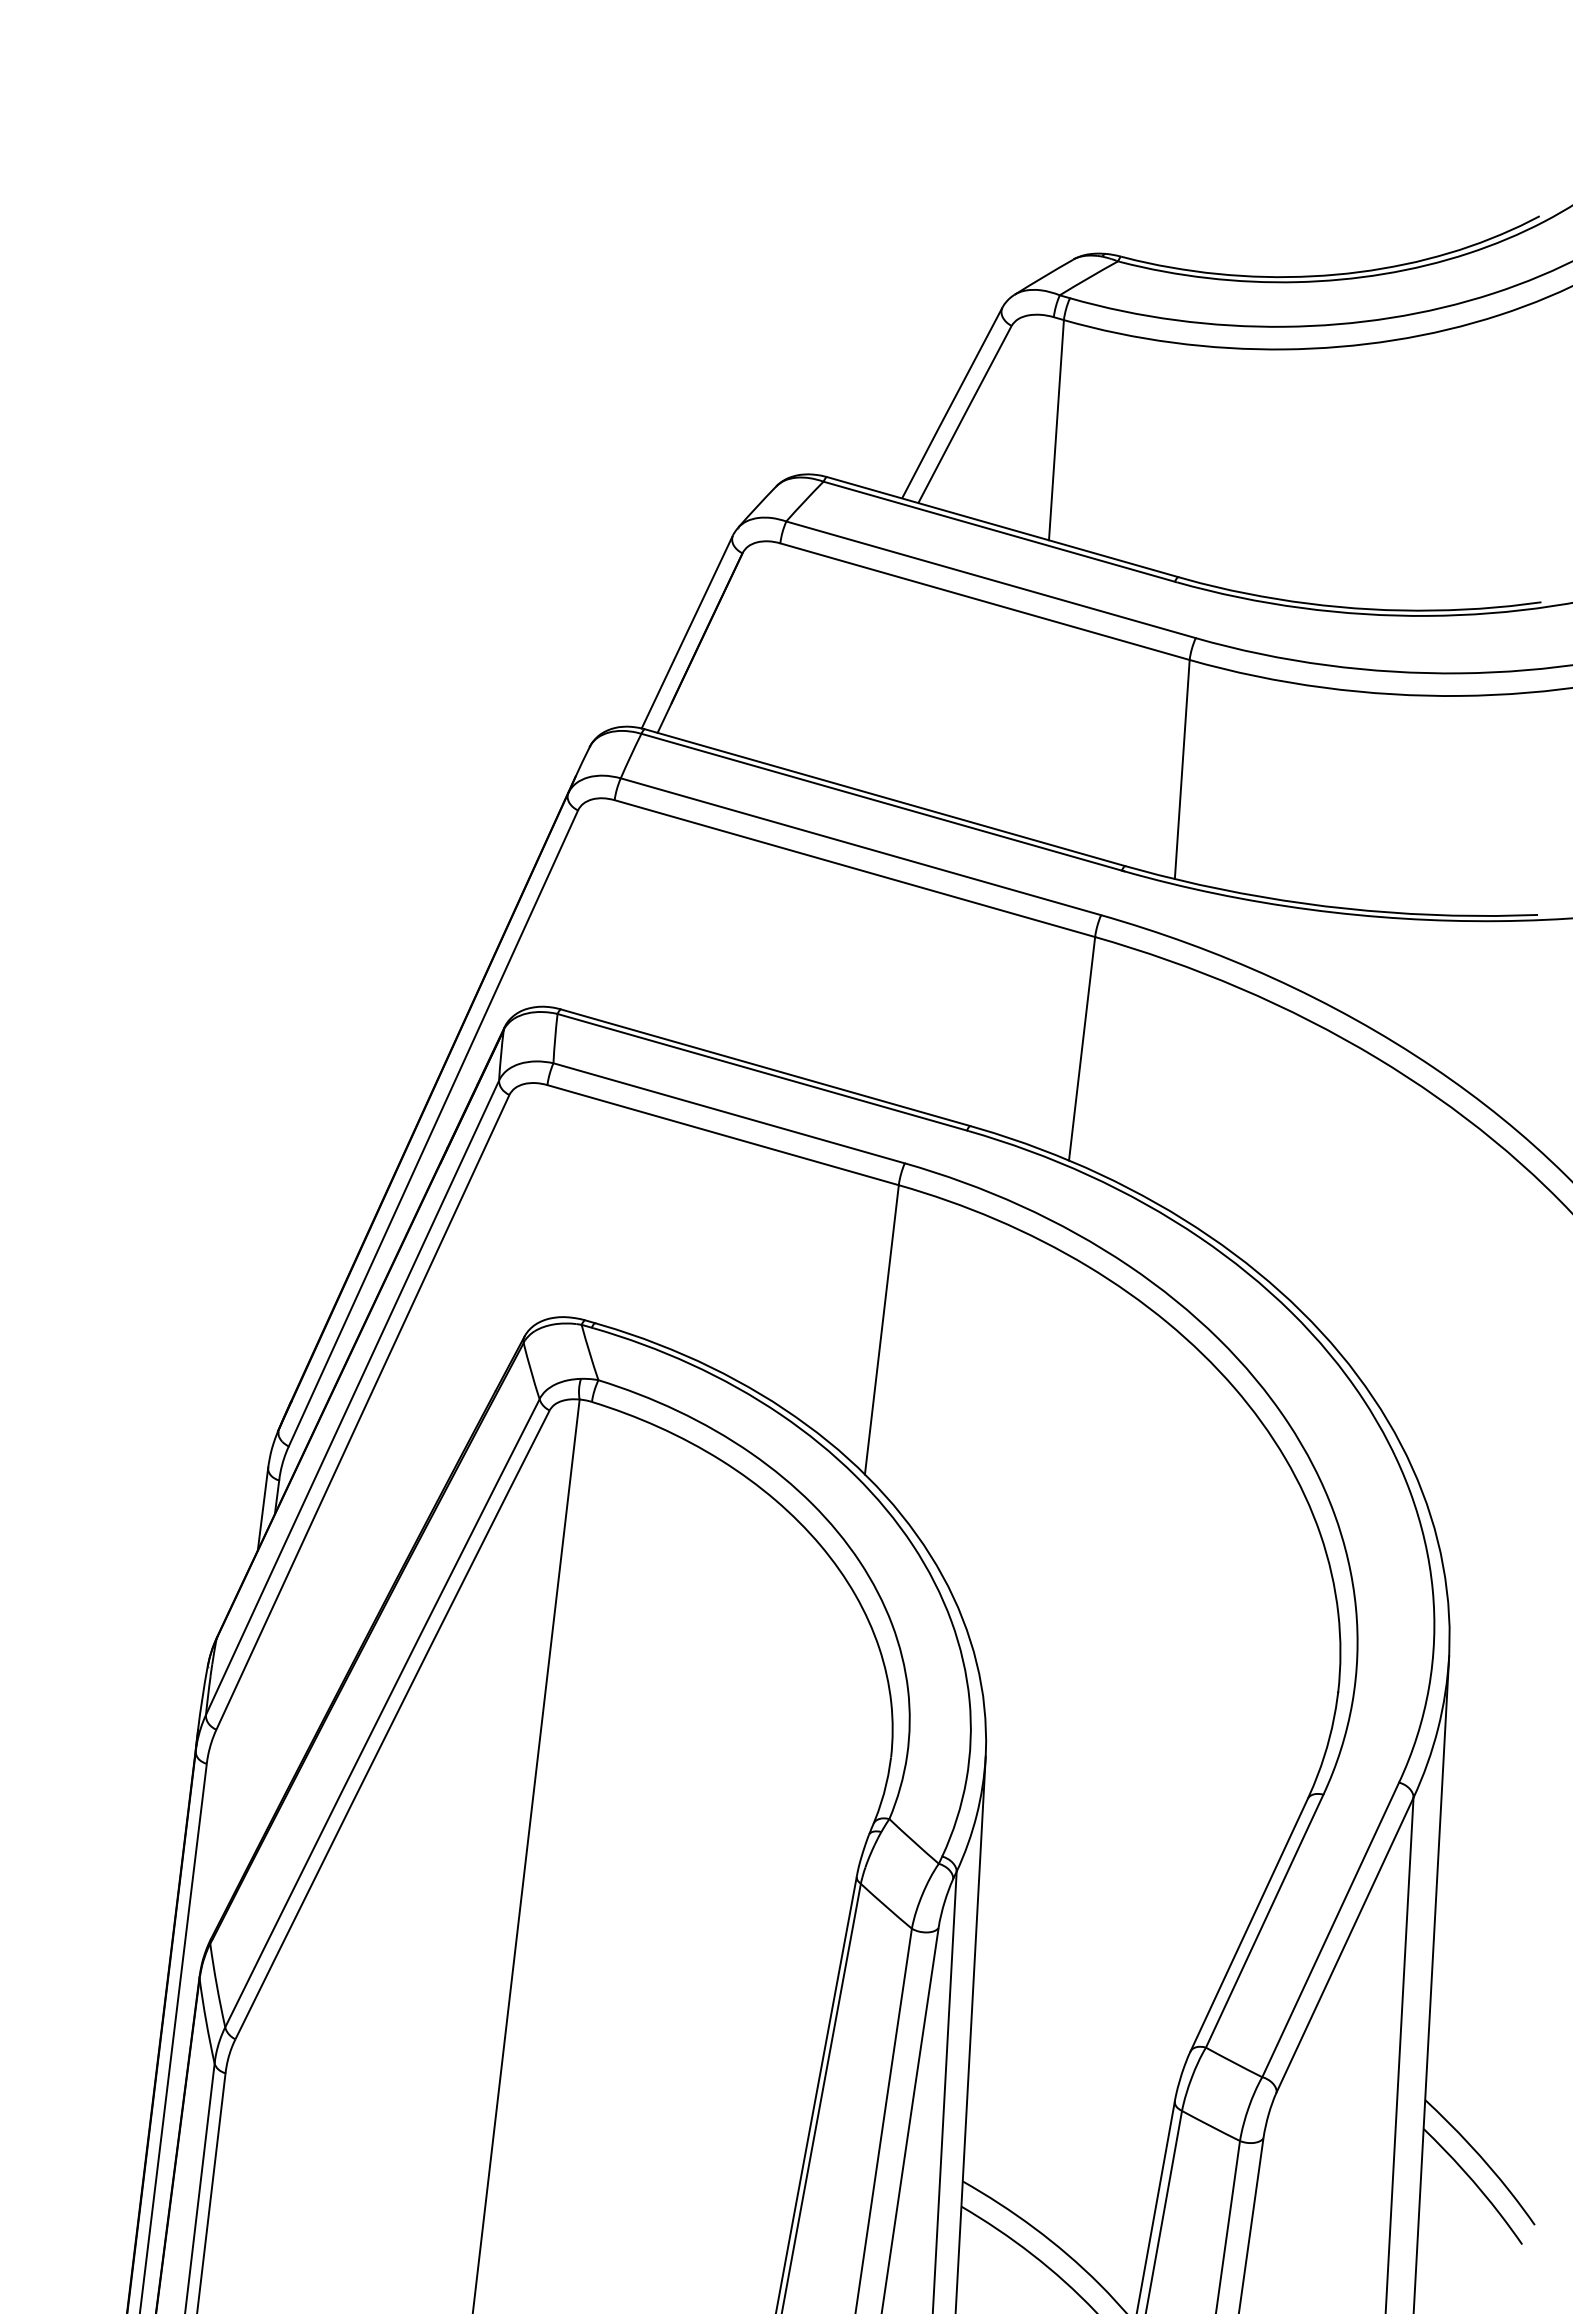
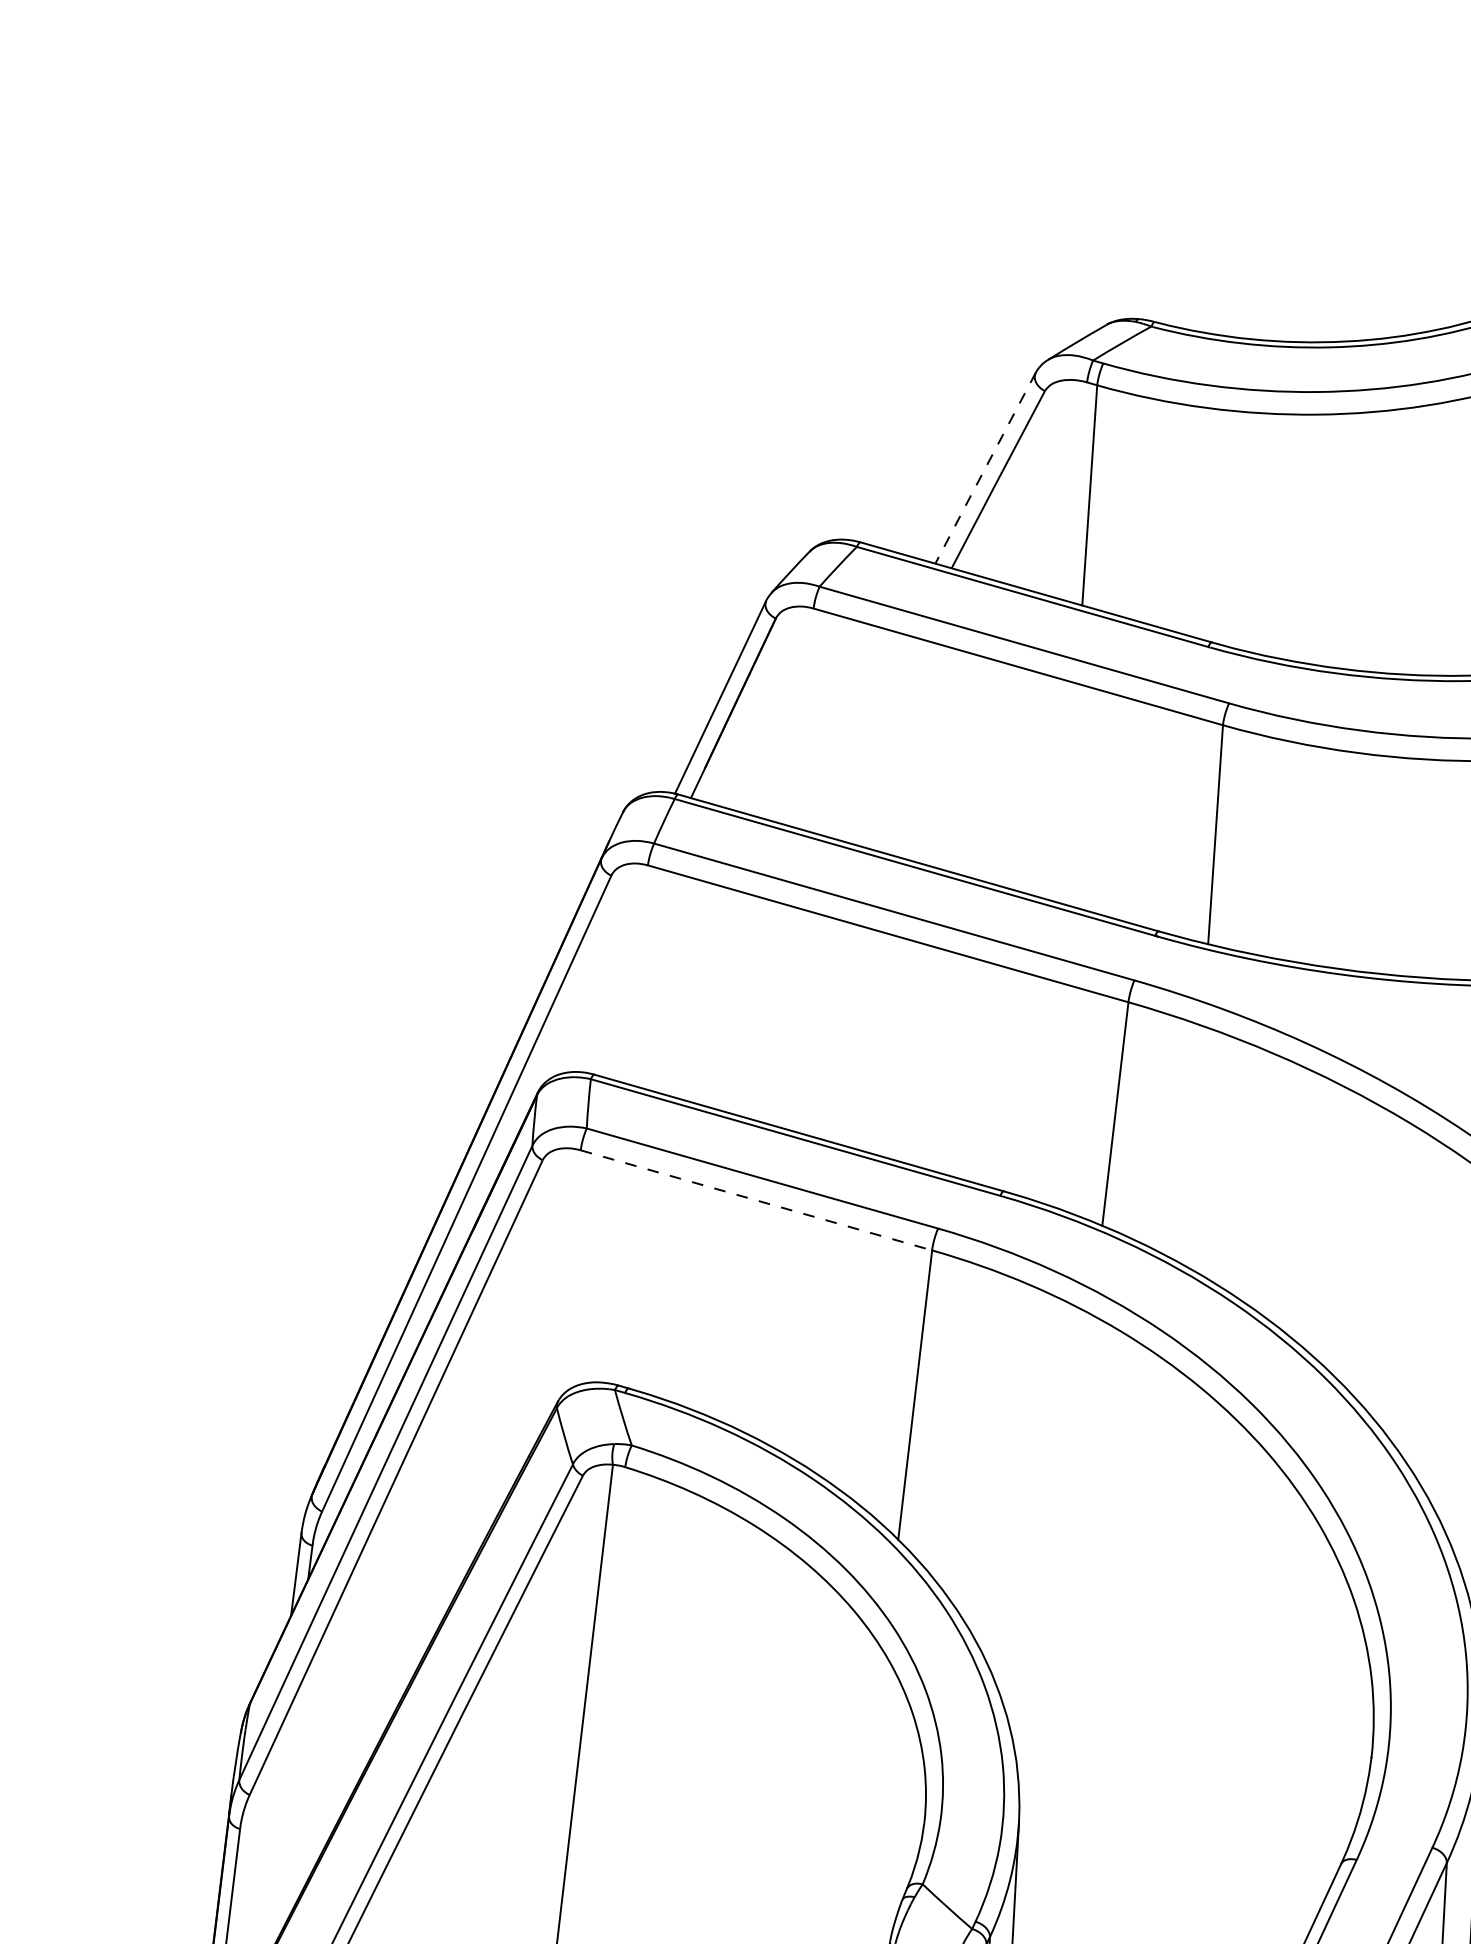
line: (952, 403) -> (985, 468), solid -> dashed
line: (723, 1135) -> (756, 1200), solid -> dashed

